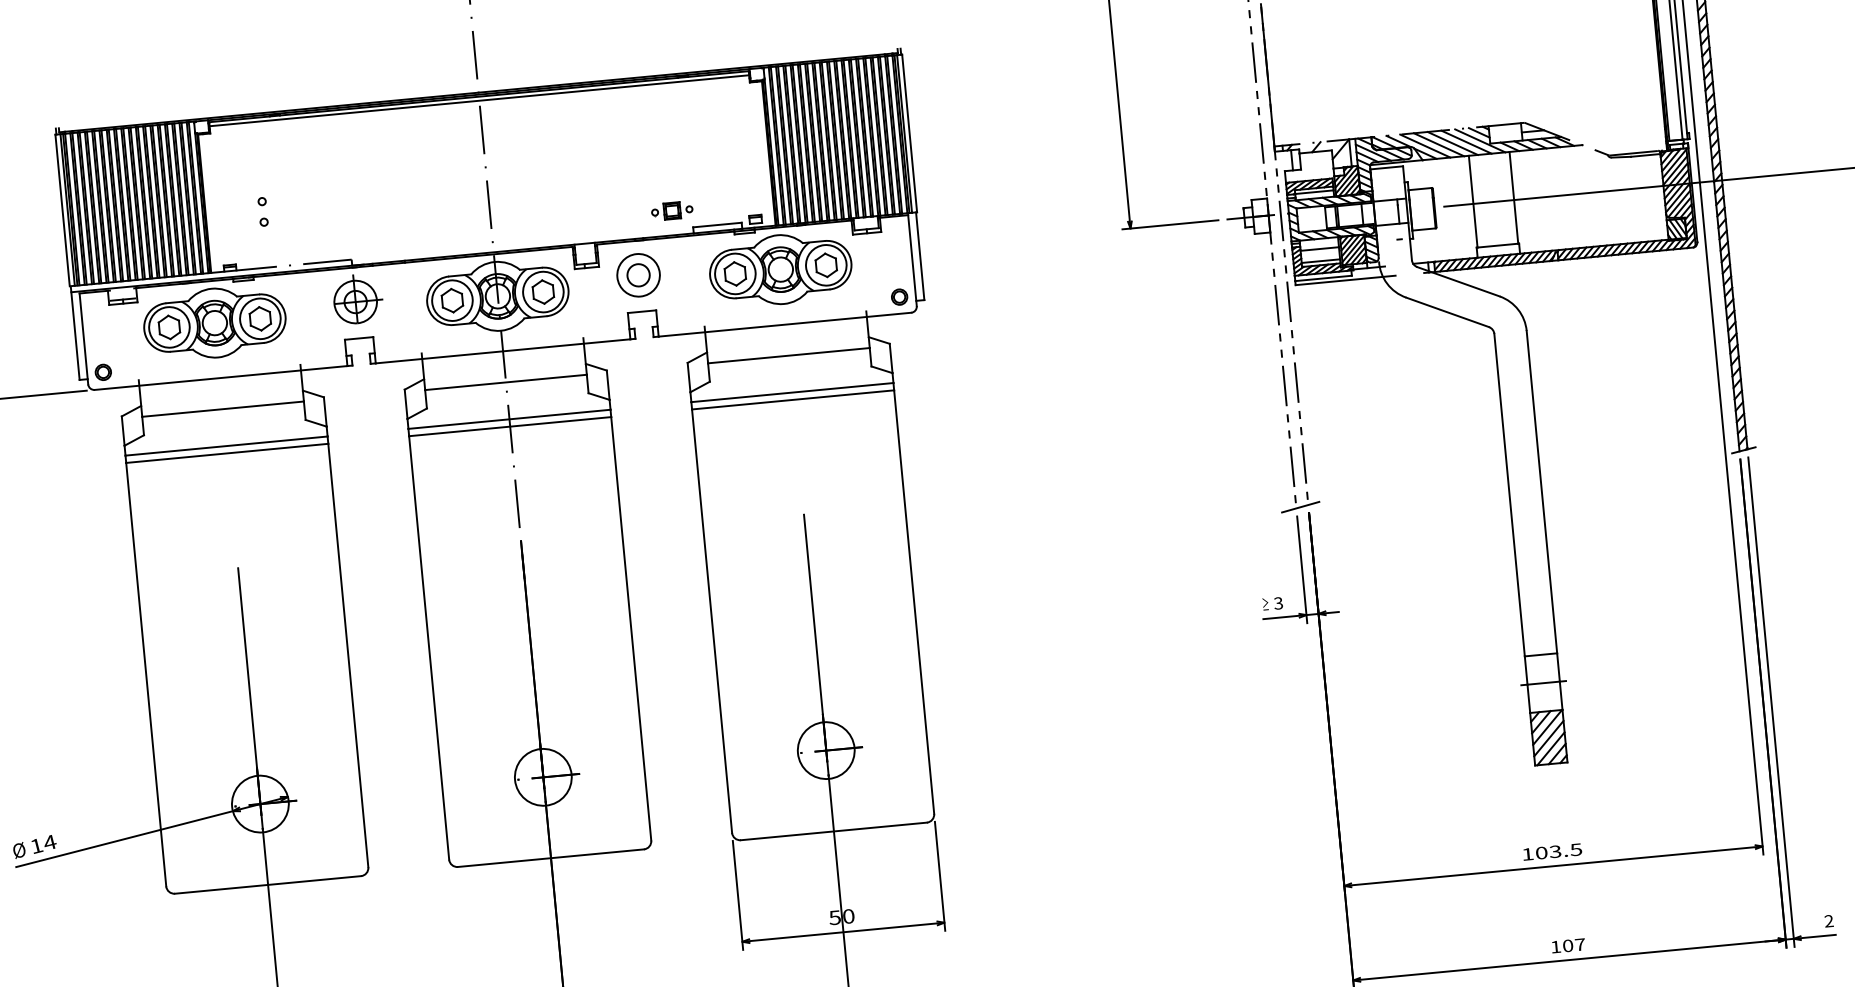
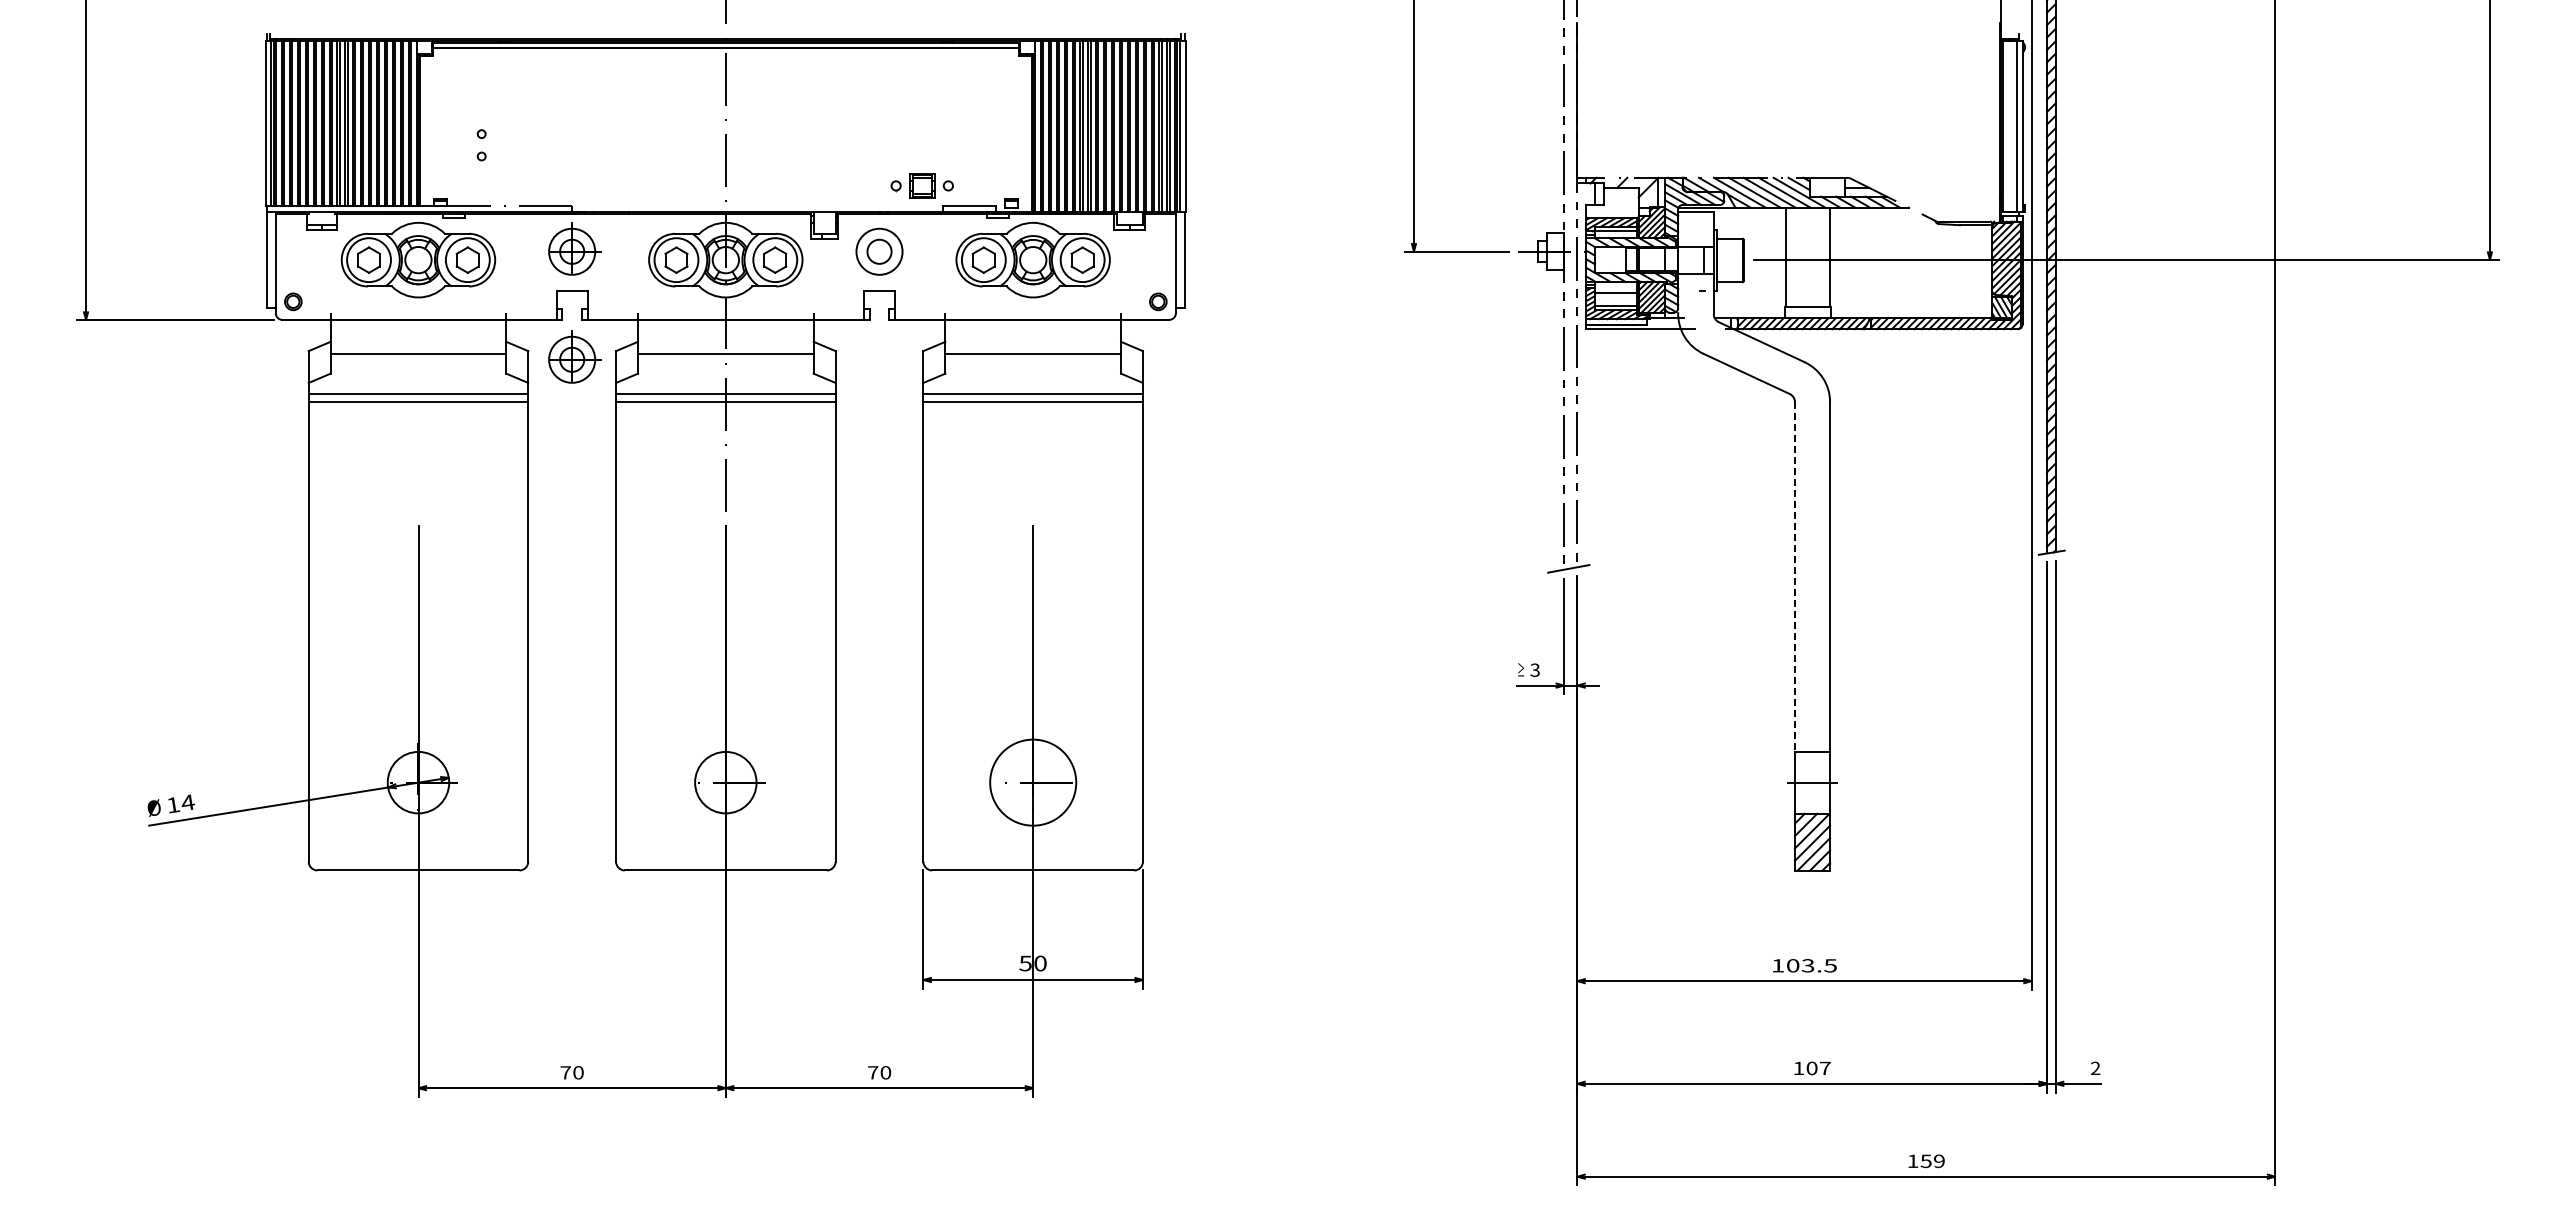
part: (672, 210) -> (922, 185), size x1.4
part: (366, 398) -> (574, 356), added
line: (1509, 495) -> (1794, 577), solid -> dashed
circle: (825, 750) -> (1032, 782), size x1.4

